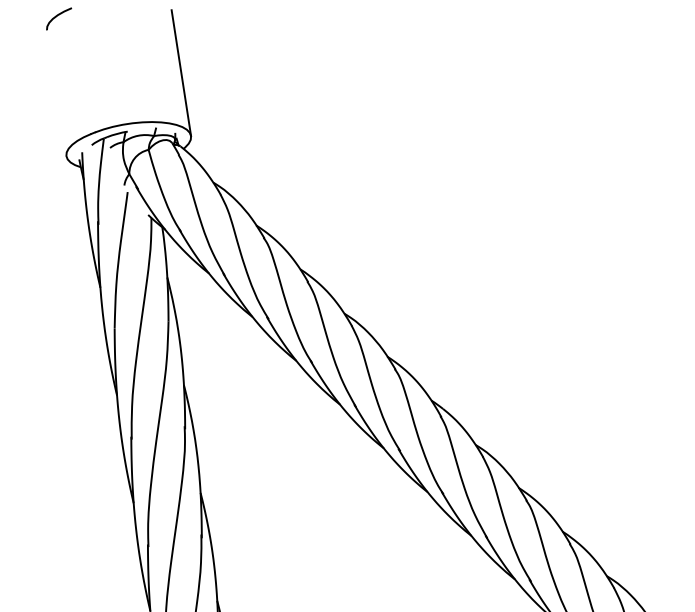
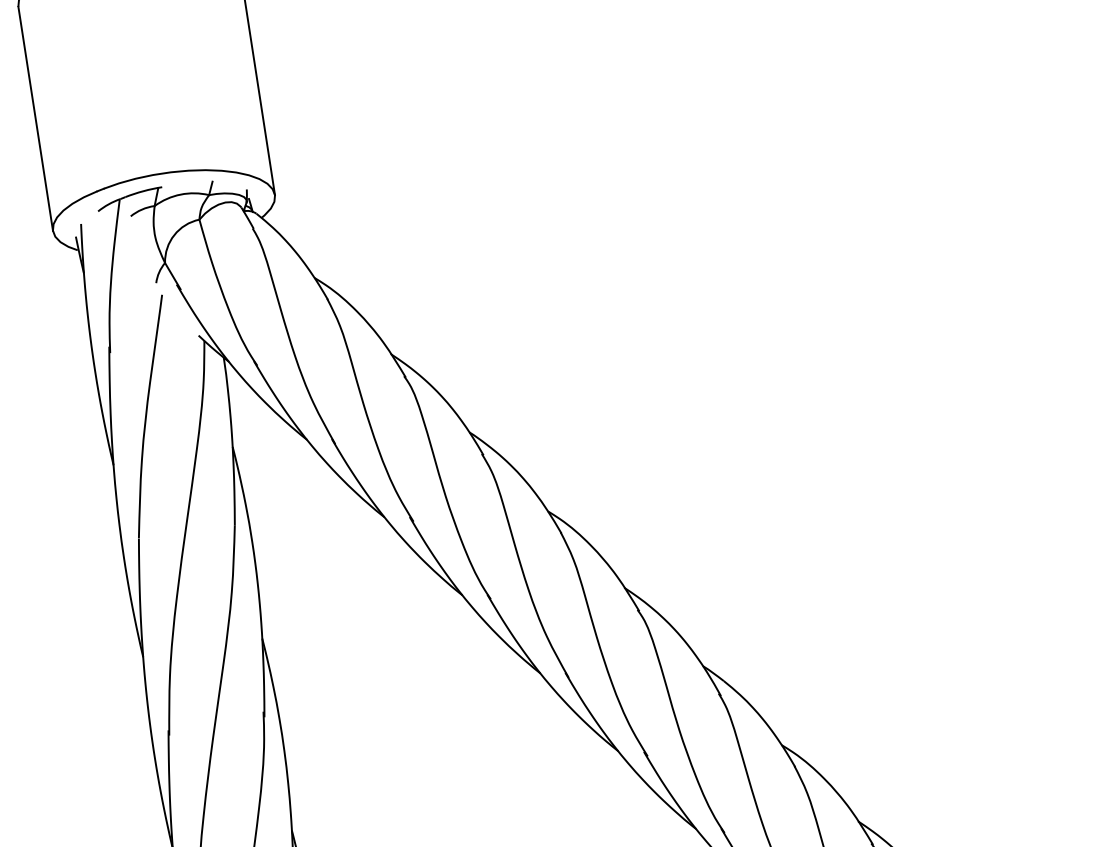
line: (56, 93) -> (35, 119), added

